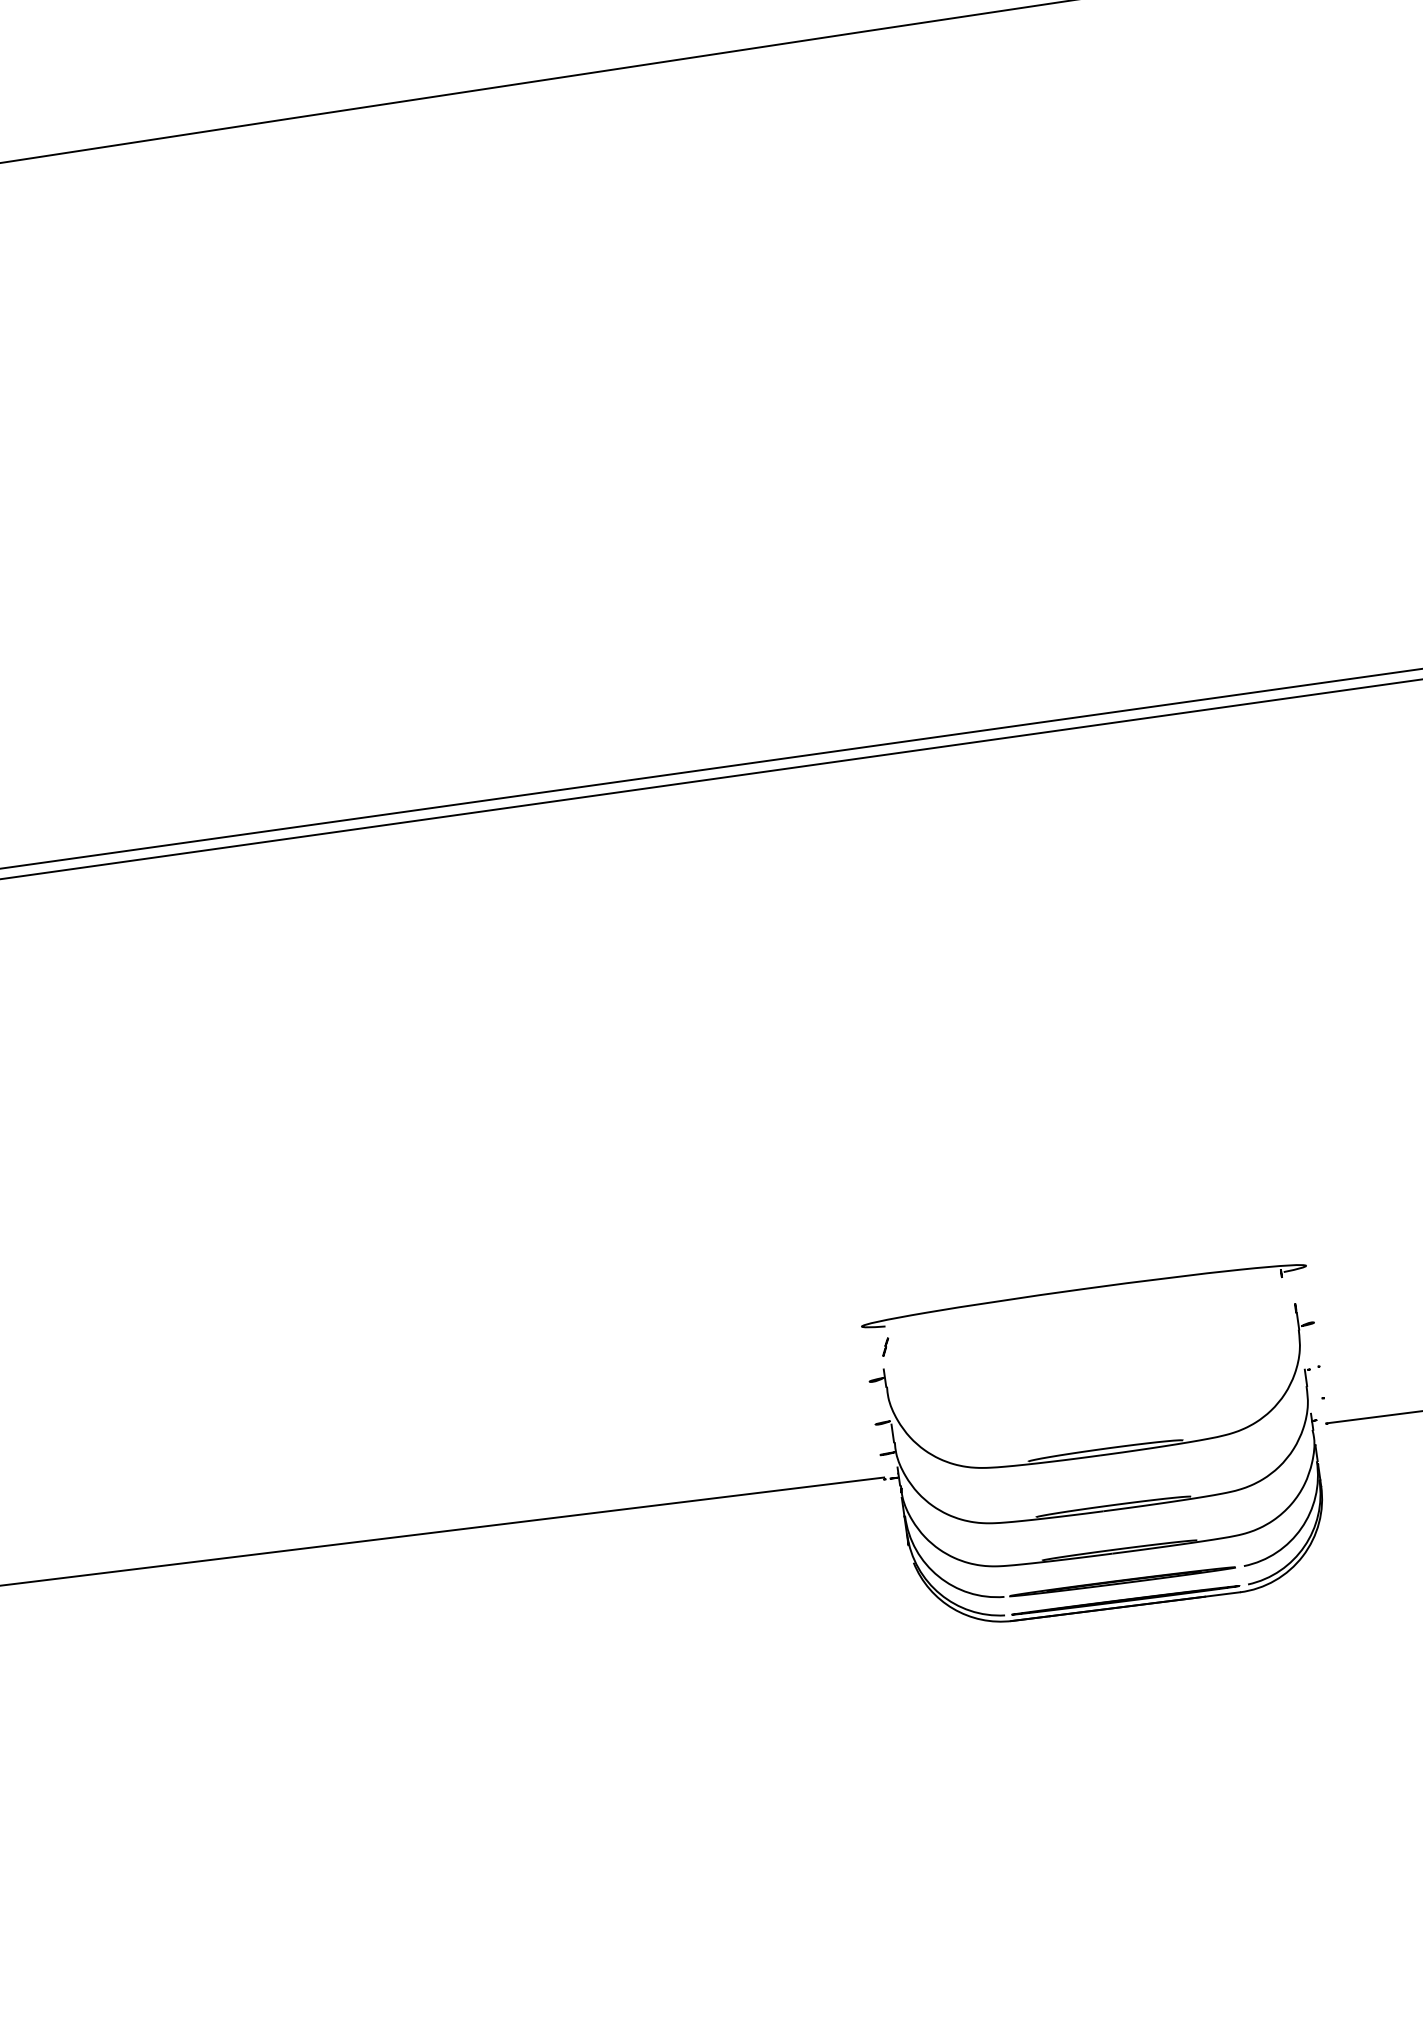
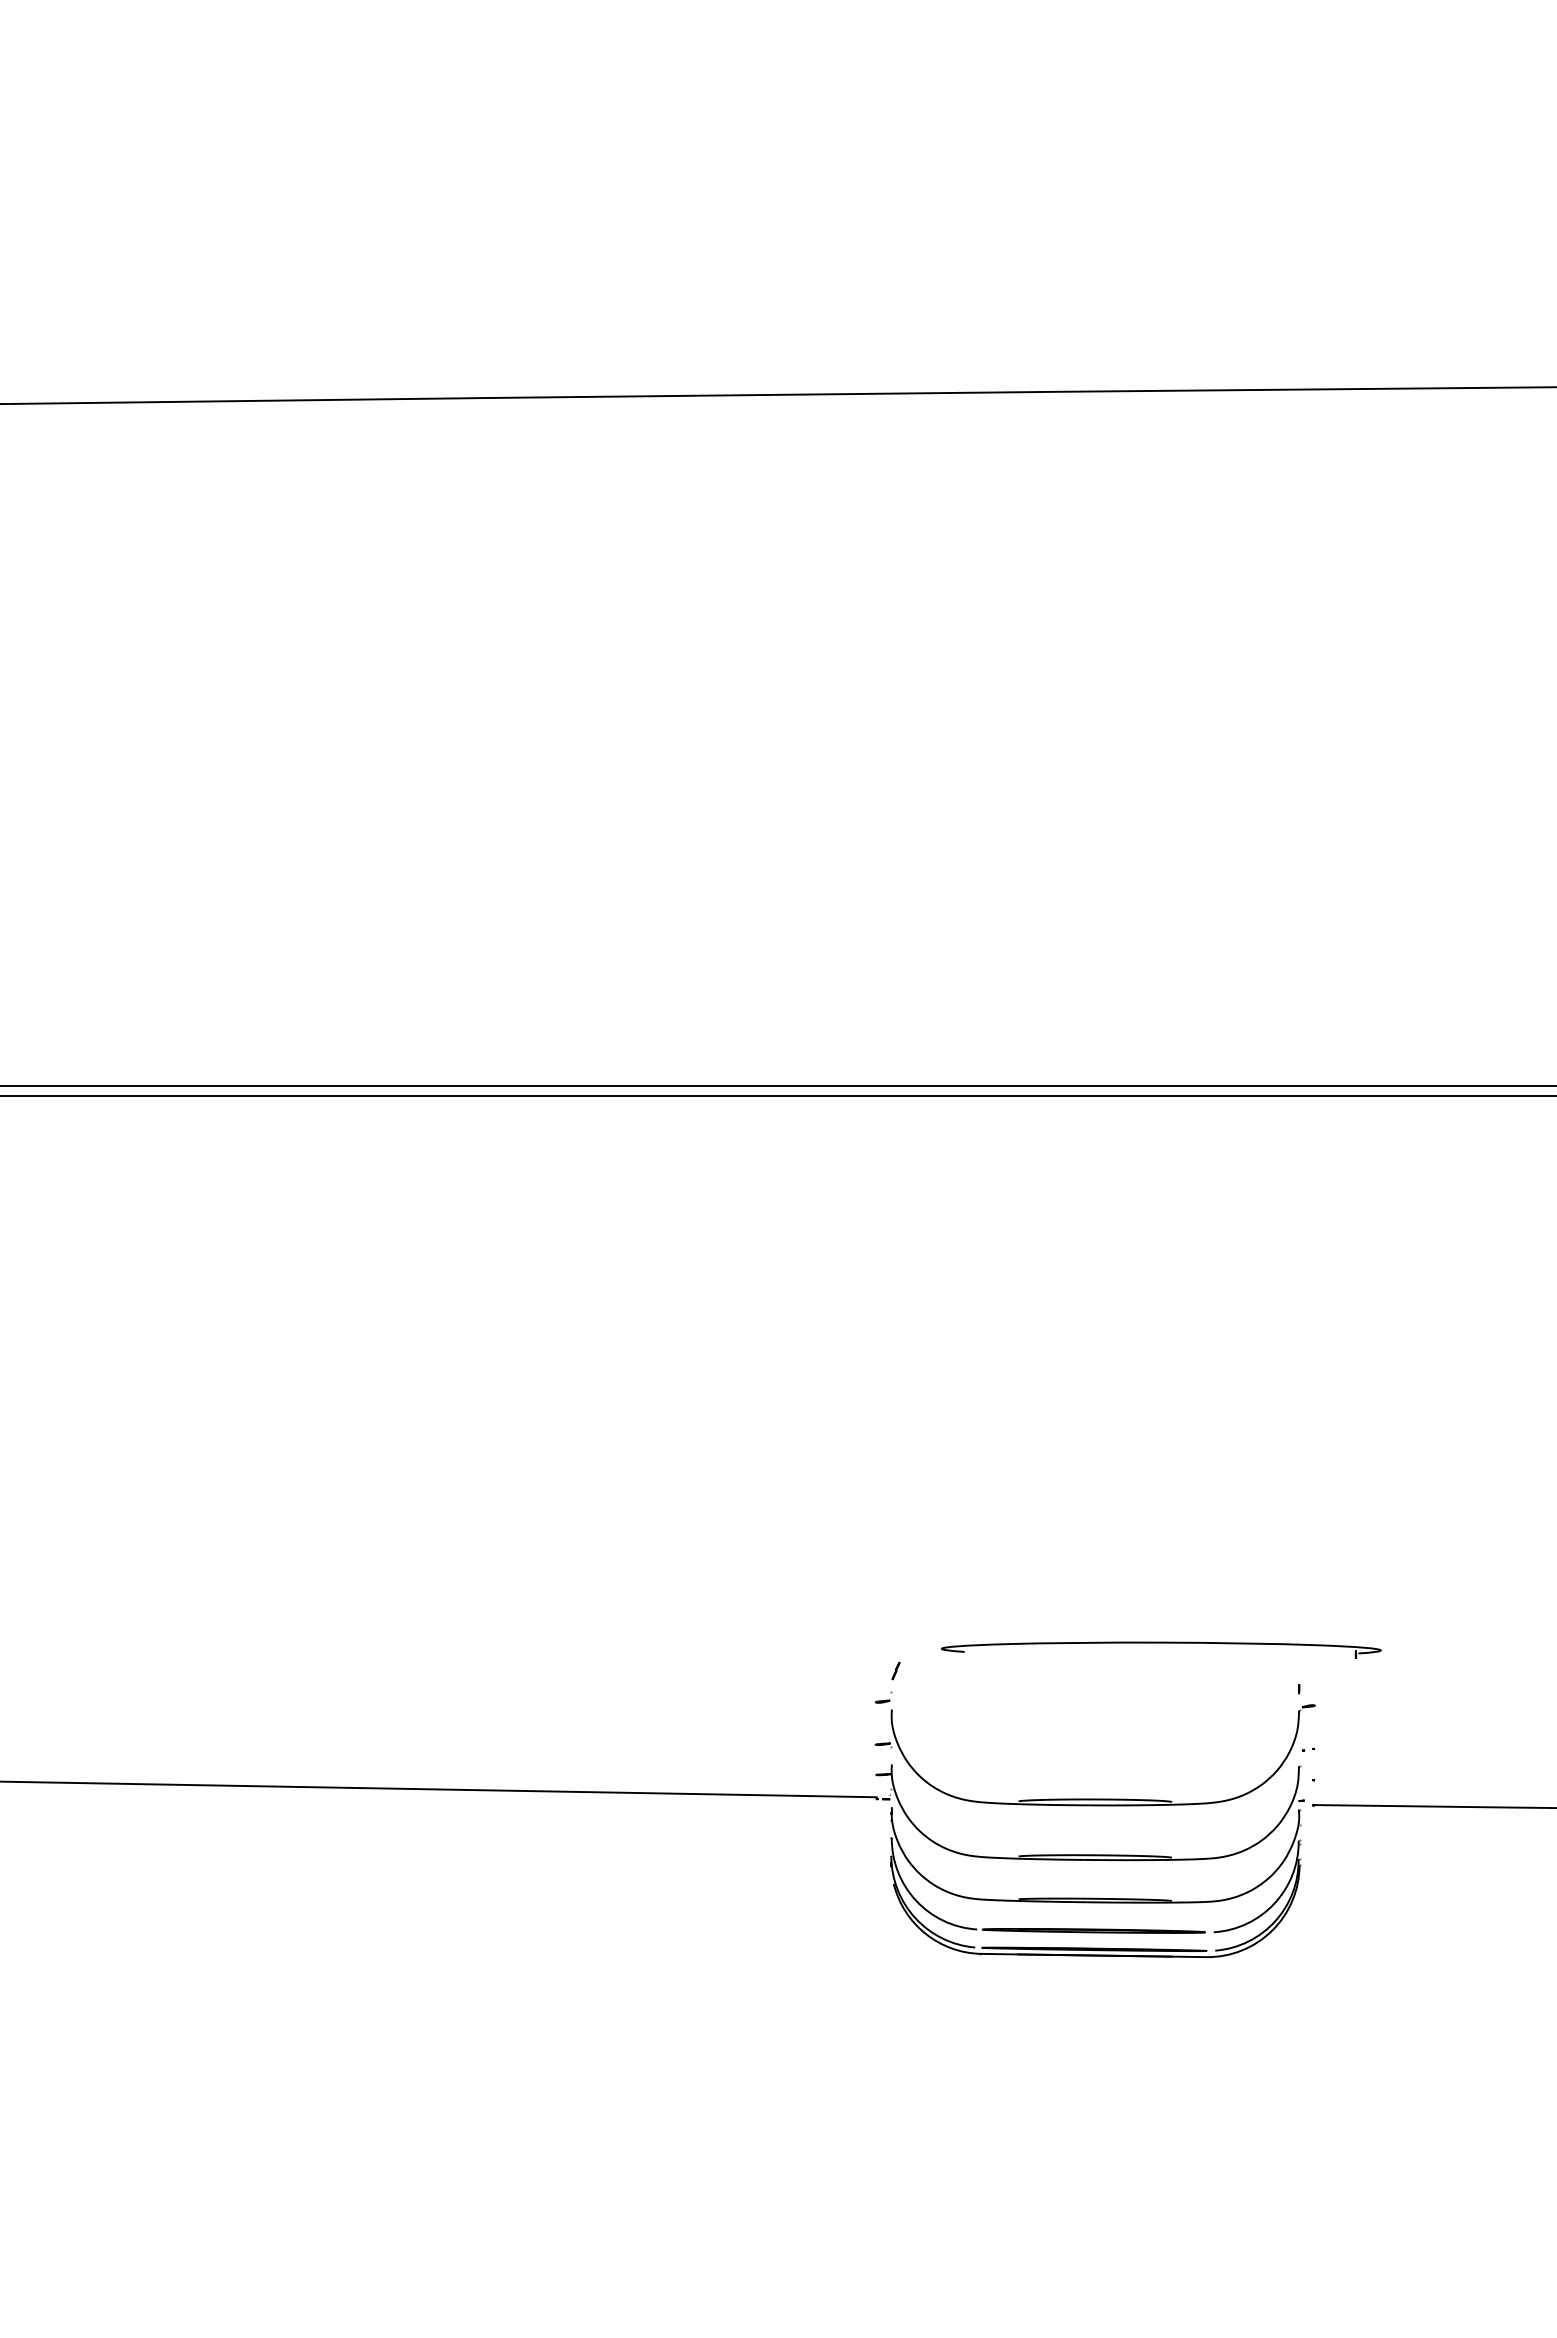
part: (1084, 1296) -> (1161, 1649), moved

